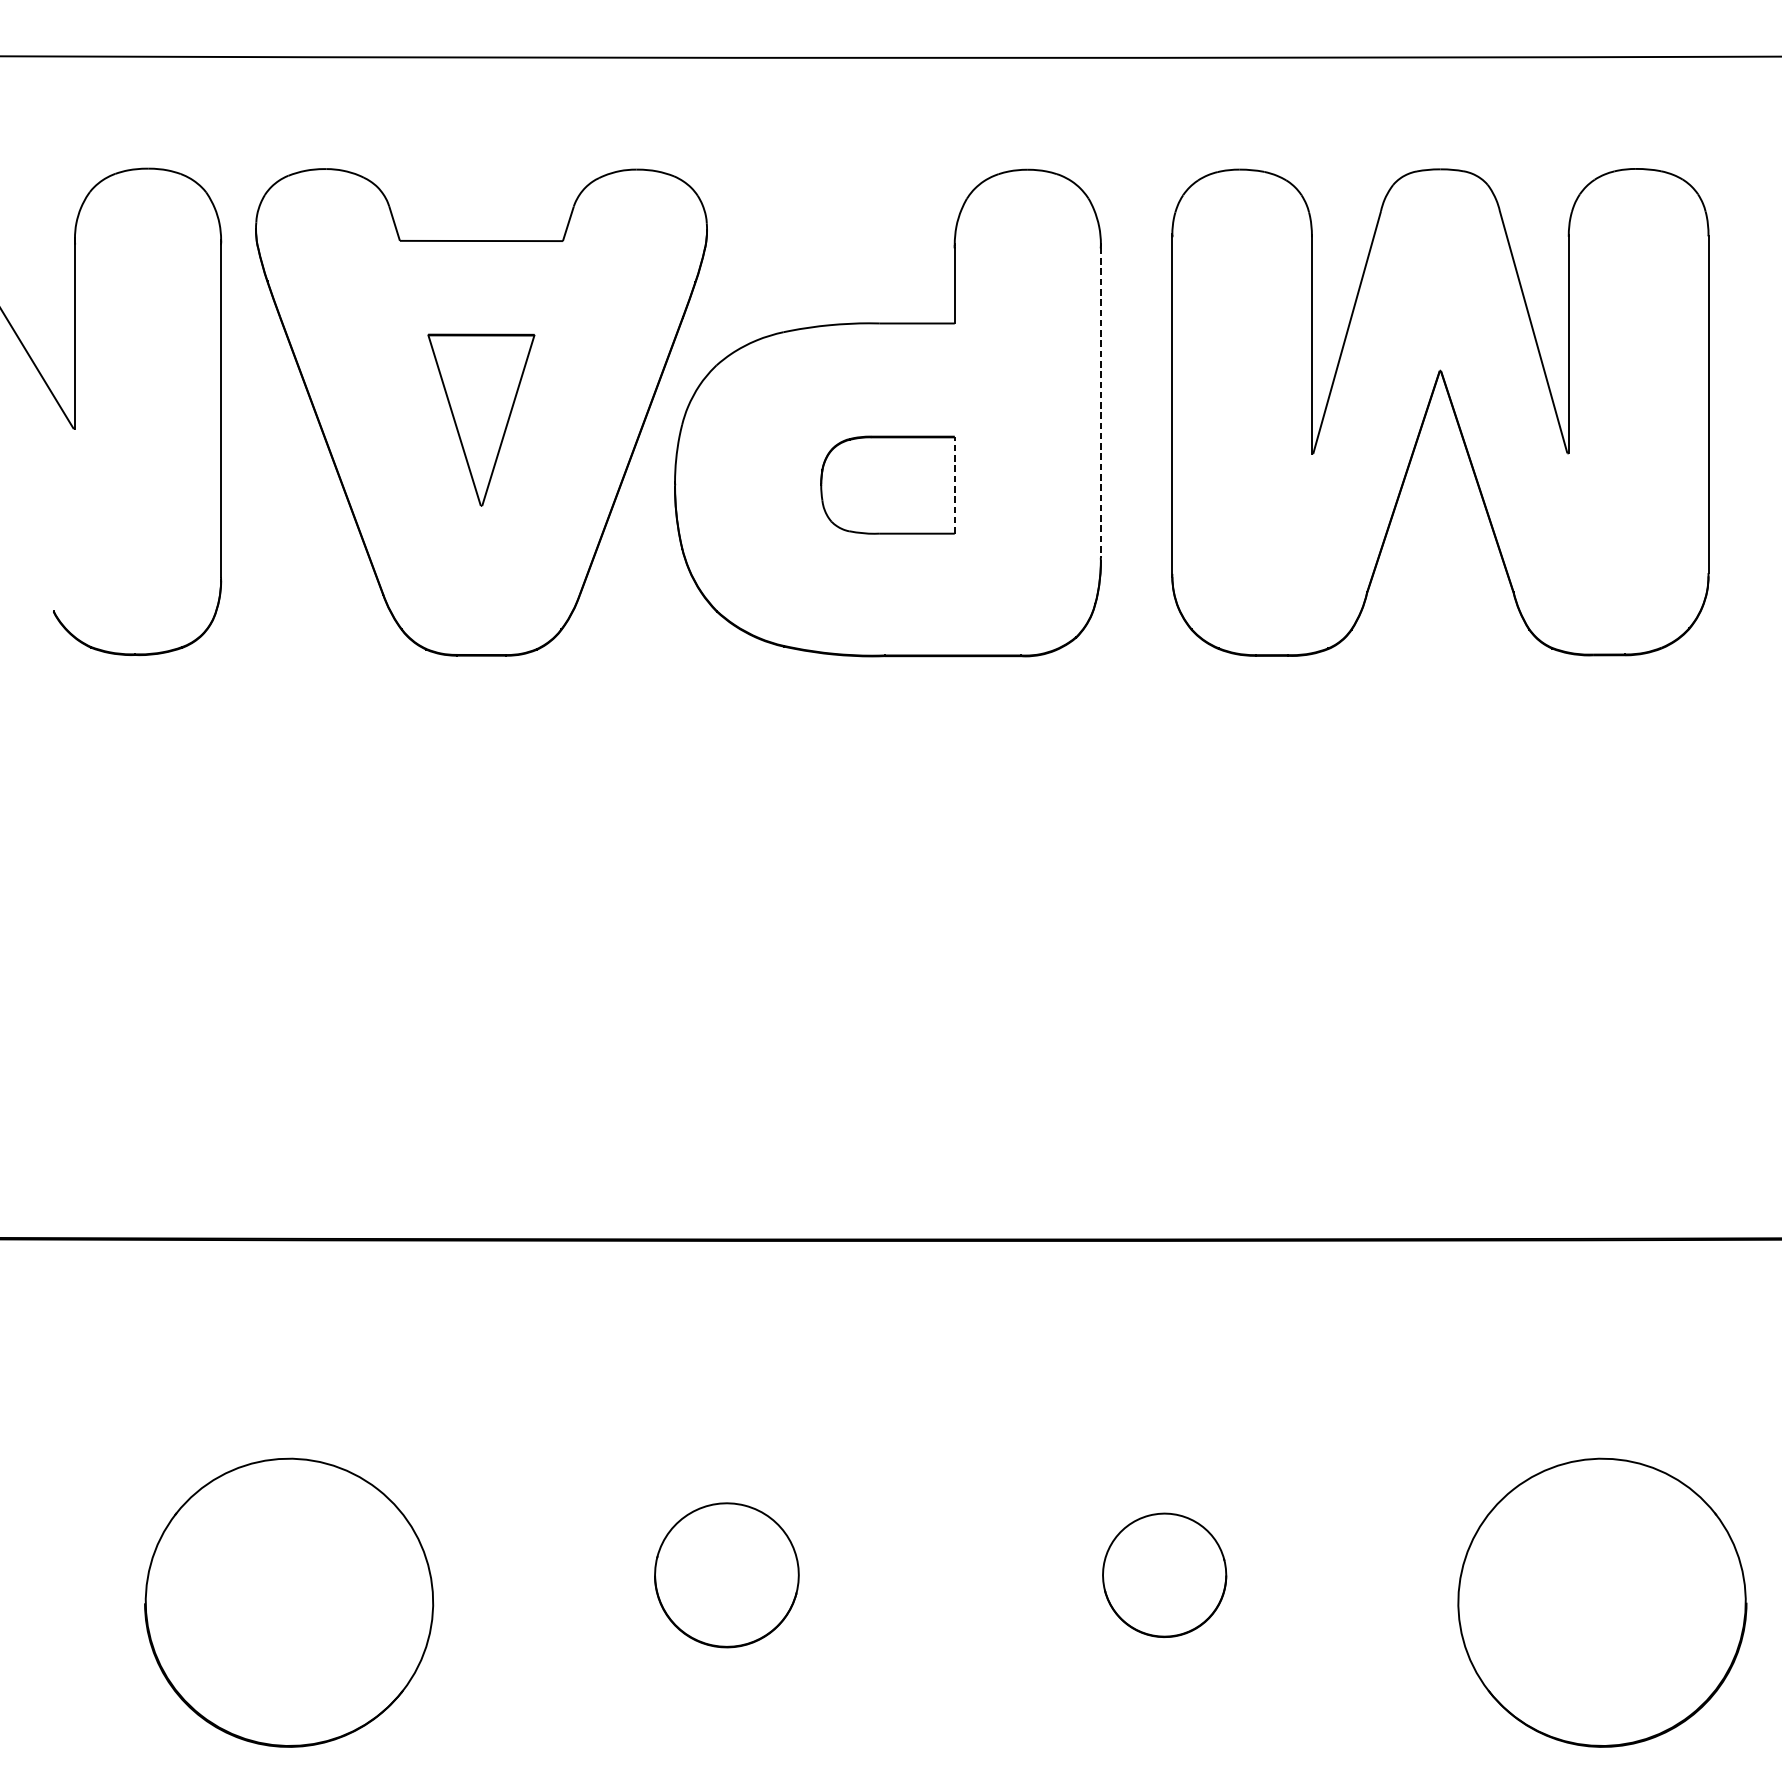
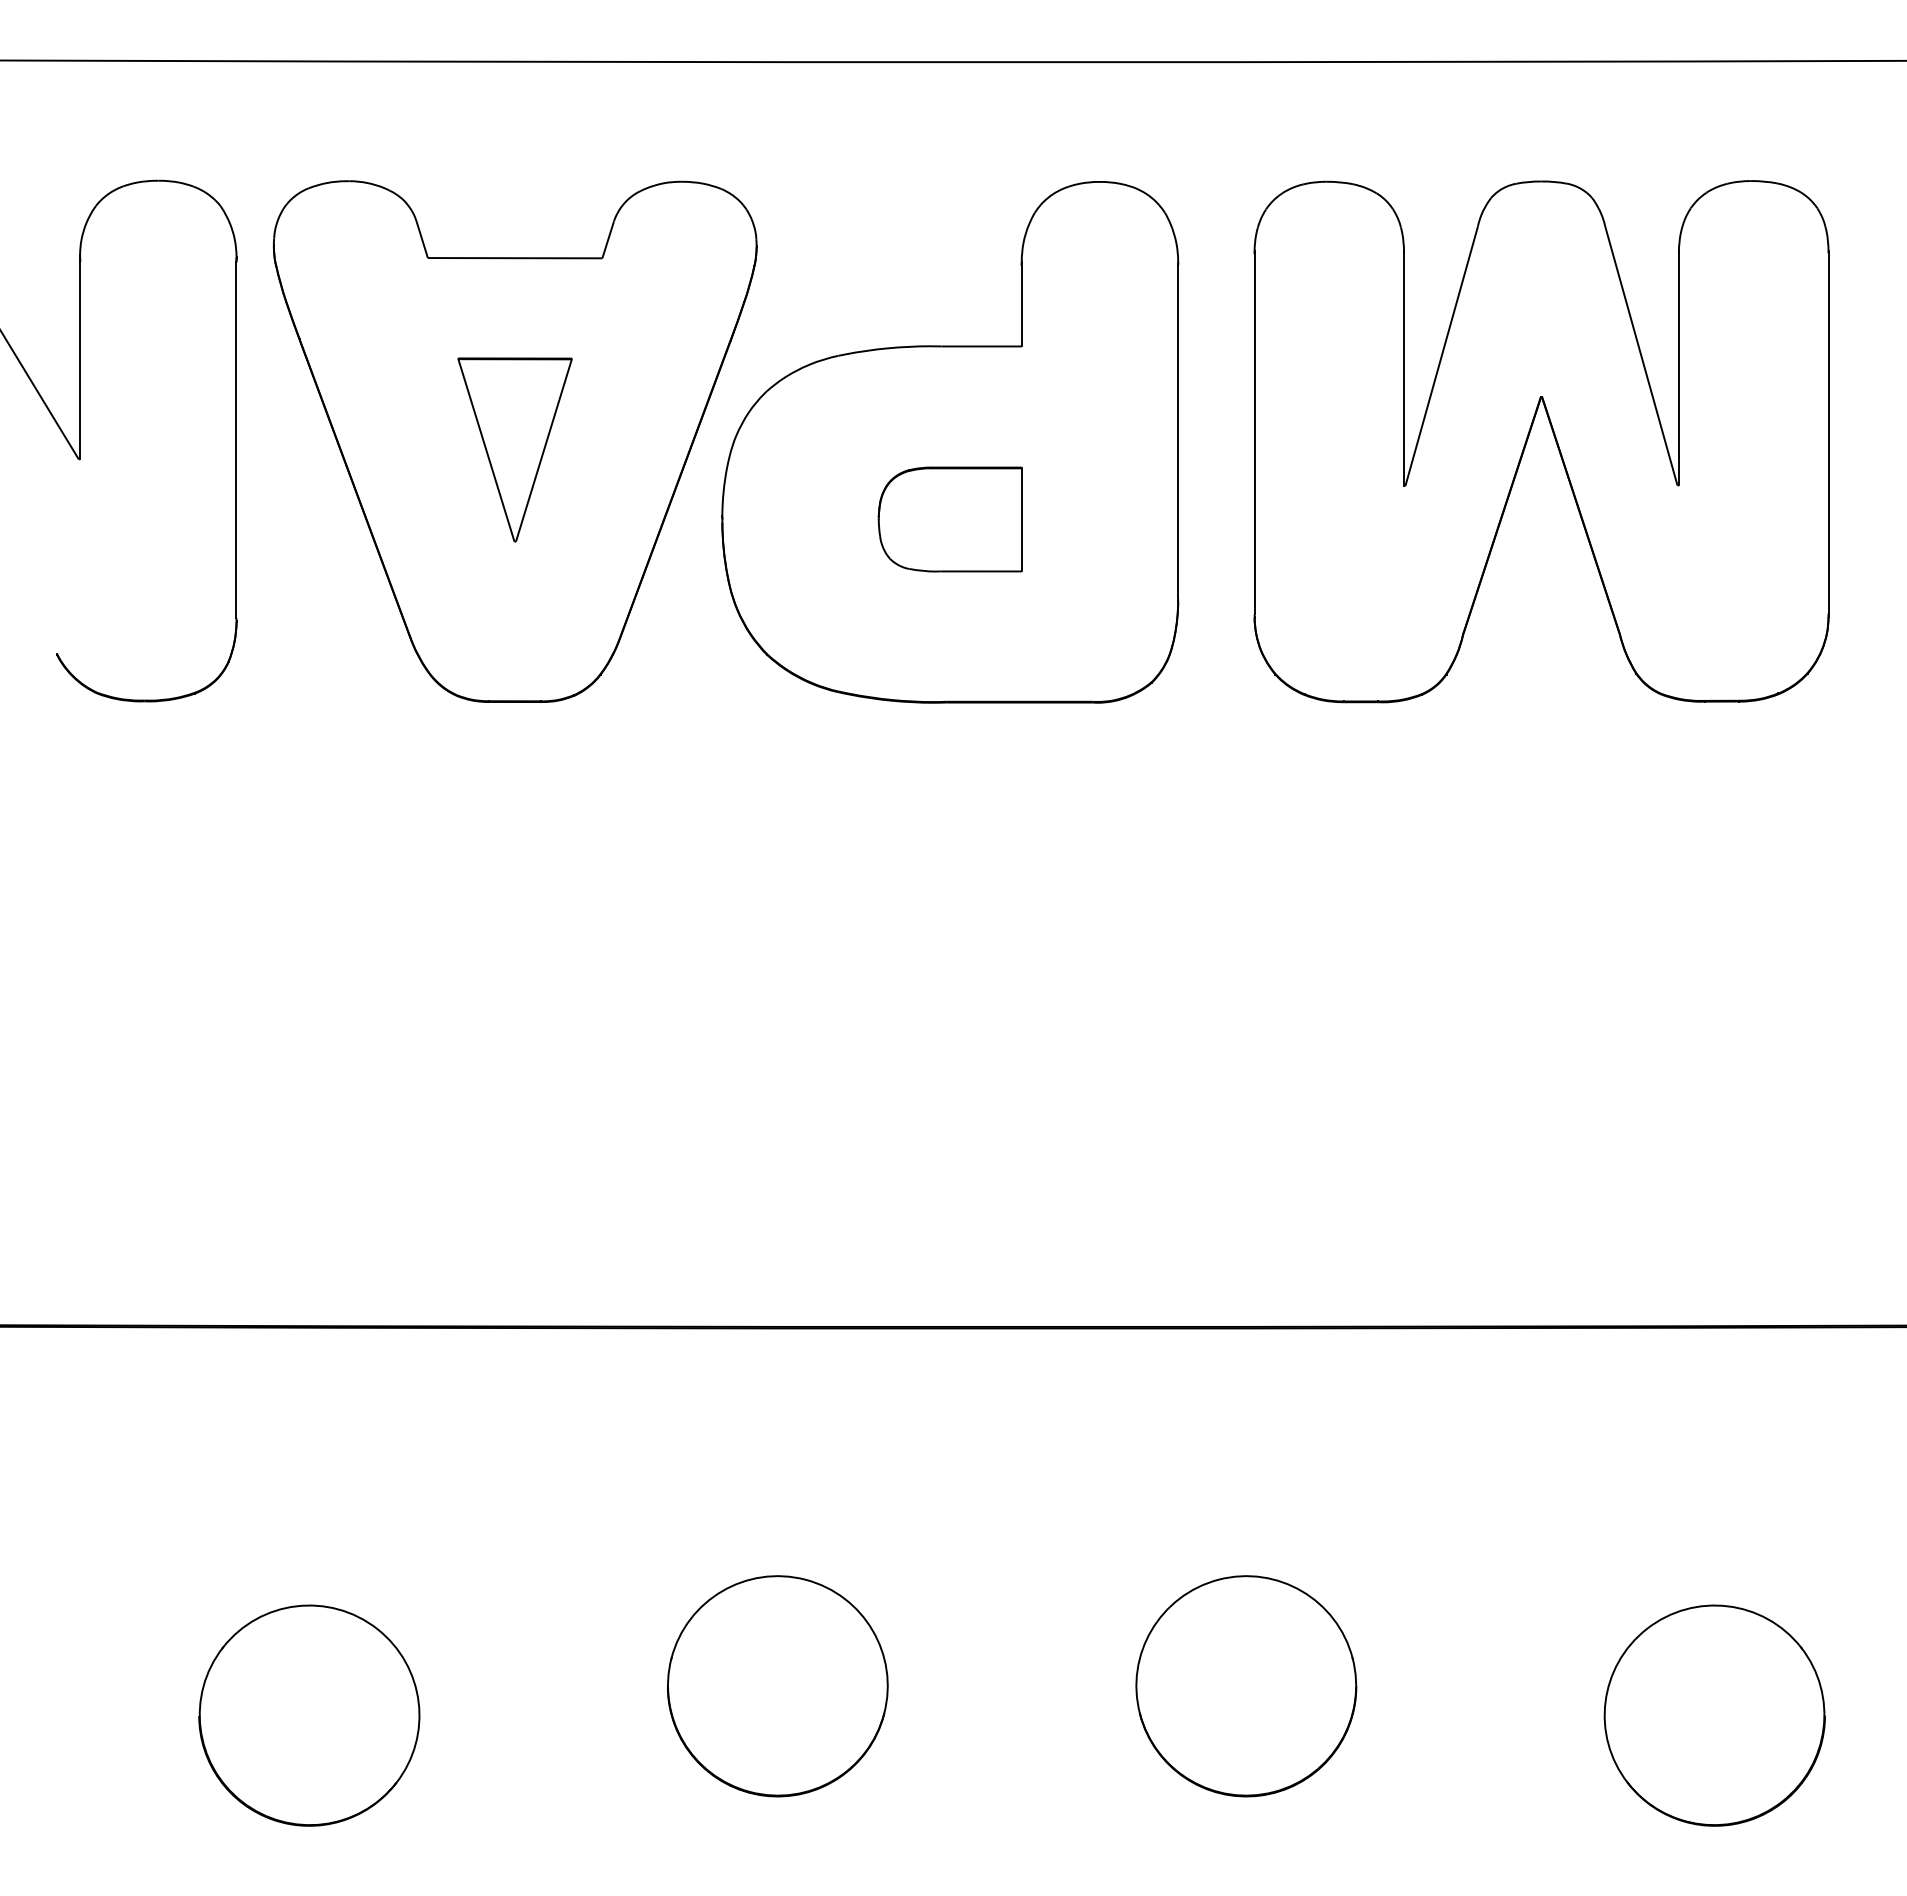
line: (1101, 402) -> (1178, 431), dashed -> solid
line: (954, 485) -> (1021, 519), dashed -> solid
part: (726, 1575) -> (777, 1686), size x1.43
part: (1164, 1575) -> (1246, 1686), size x1.67
part: (289, 1602) -> (309, 1715), size x0.71
part: (1602, 1602) -> (1714, 1715), size x0.71

